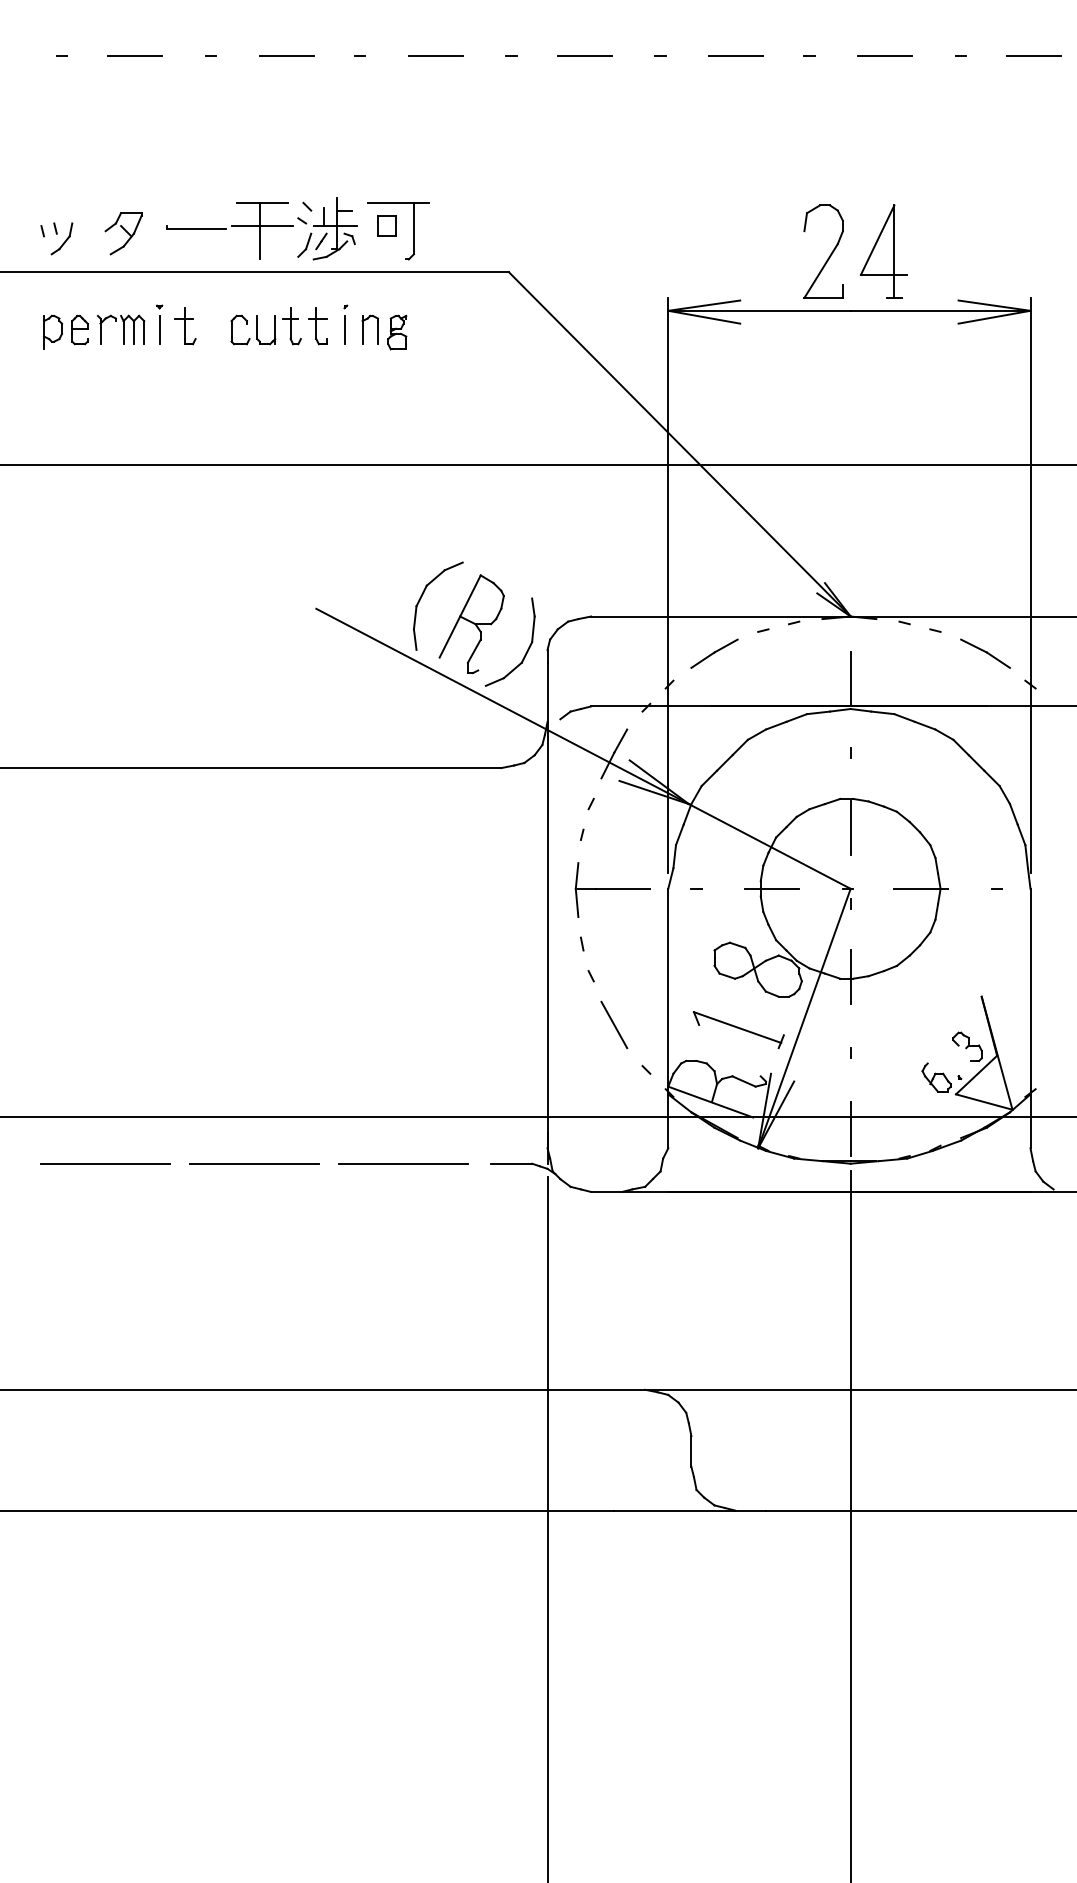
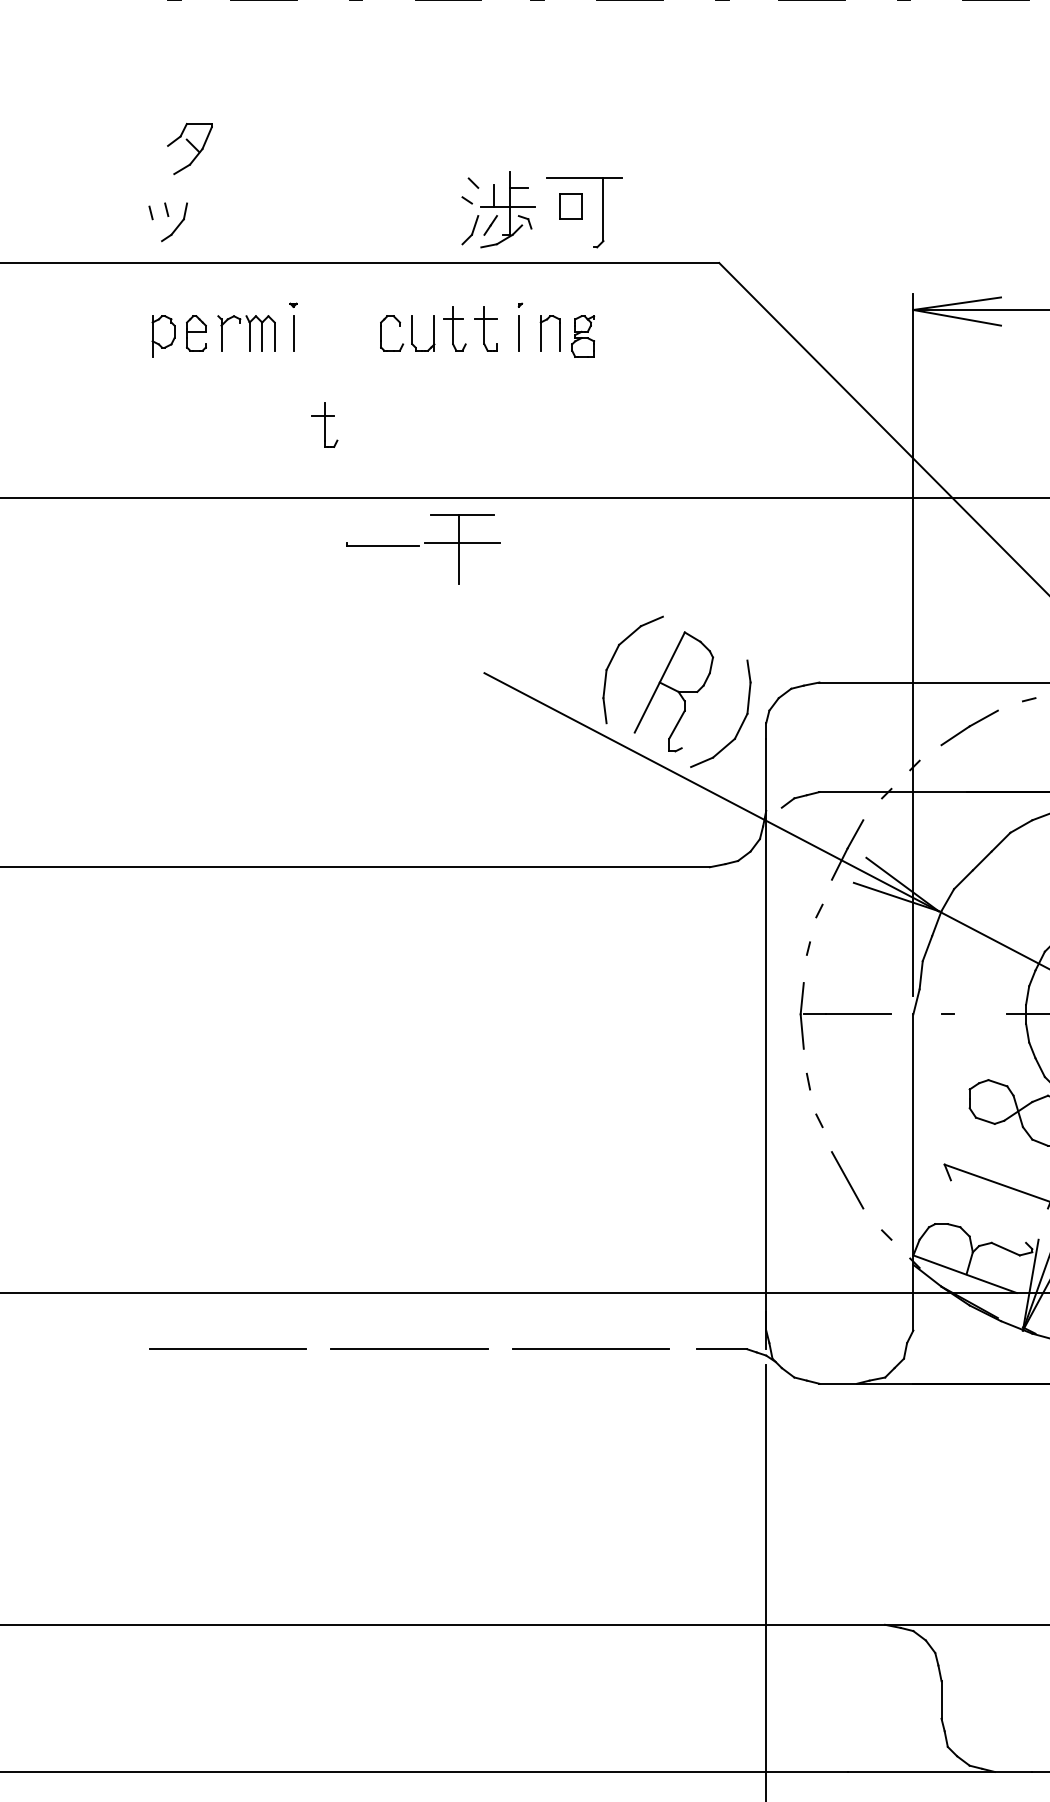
part: (229, 230) -> (422, 548), moved
part: (123, 233) -> (189, 148), moved
part: (185, 326) -> (325, 425), moved

